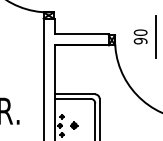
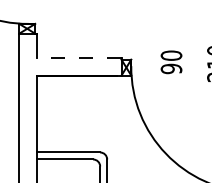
line: (81, 34) -> (78, 58), solid -> dashed
line: (155, 36) -> (194, 61), removed

